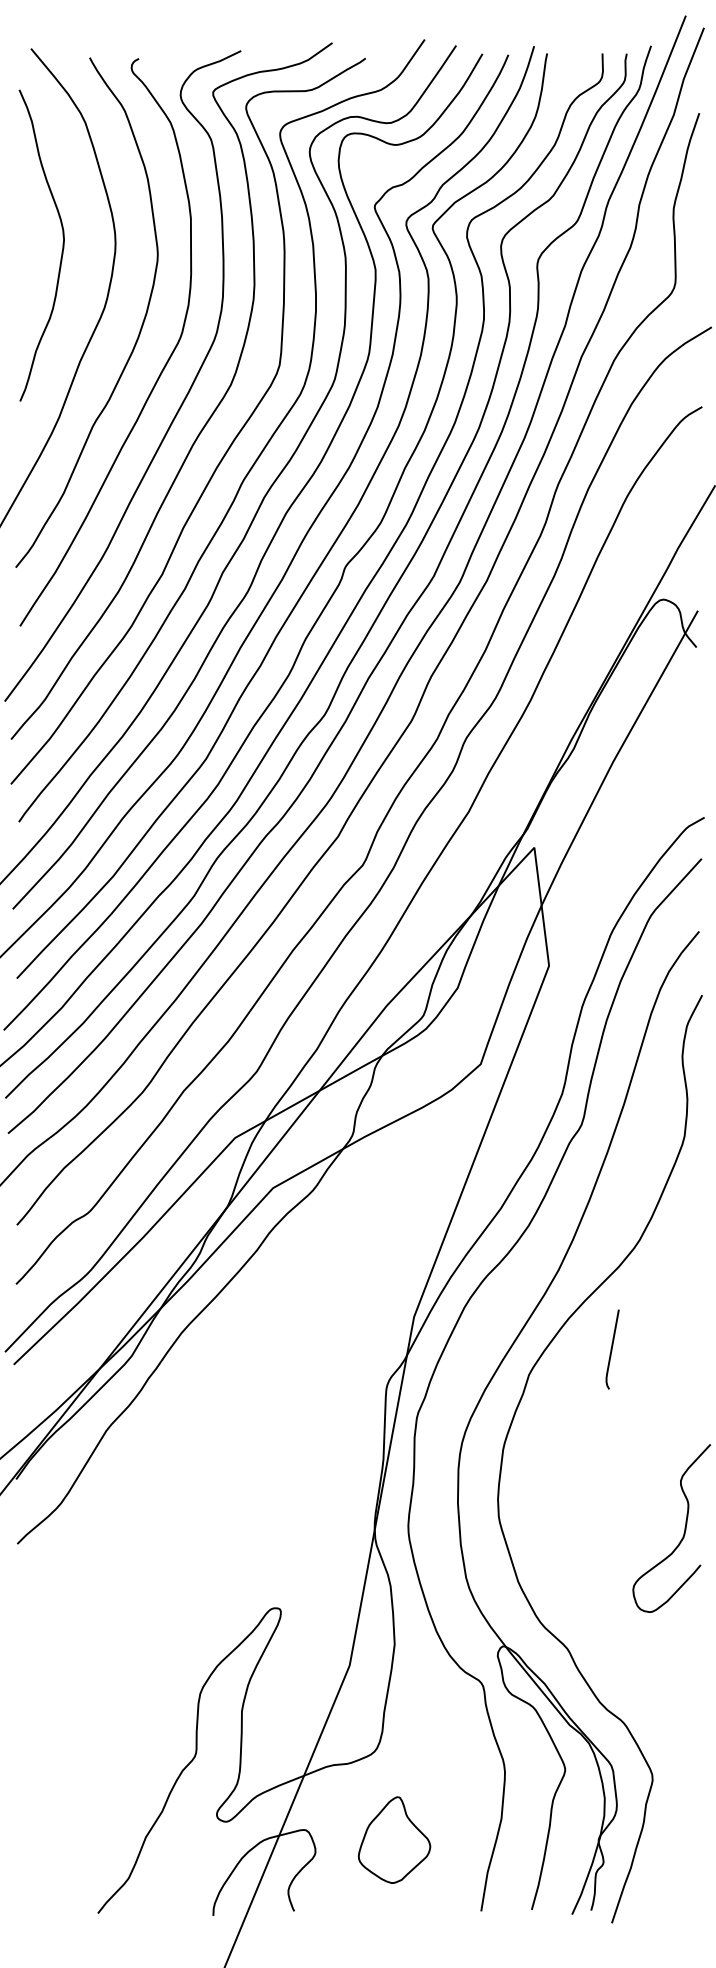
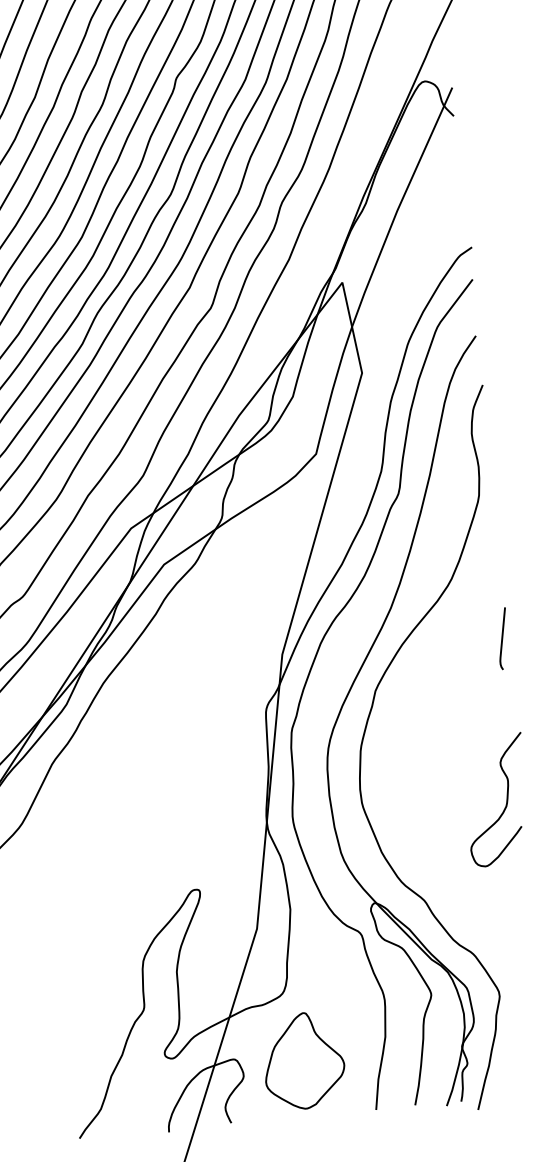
curve: (612, 1349) -> (502, 638), moved
part: (394, 1839) -> (303, 1060), size x1.43

